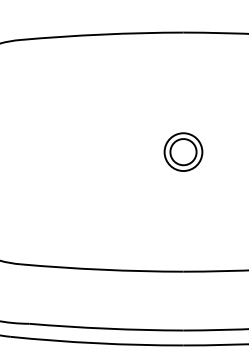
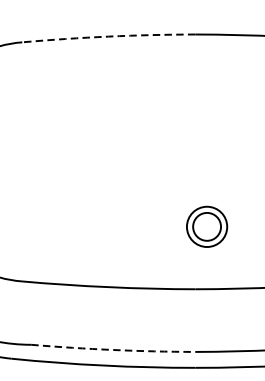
arc: (102, 34) -> (109, 36), solid -> dashed
part: (183, 151) -> (207, 226), moved
arc: (106, 328) -> (113, 349), solid -> dashed

